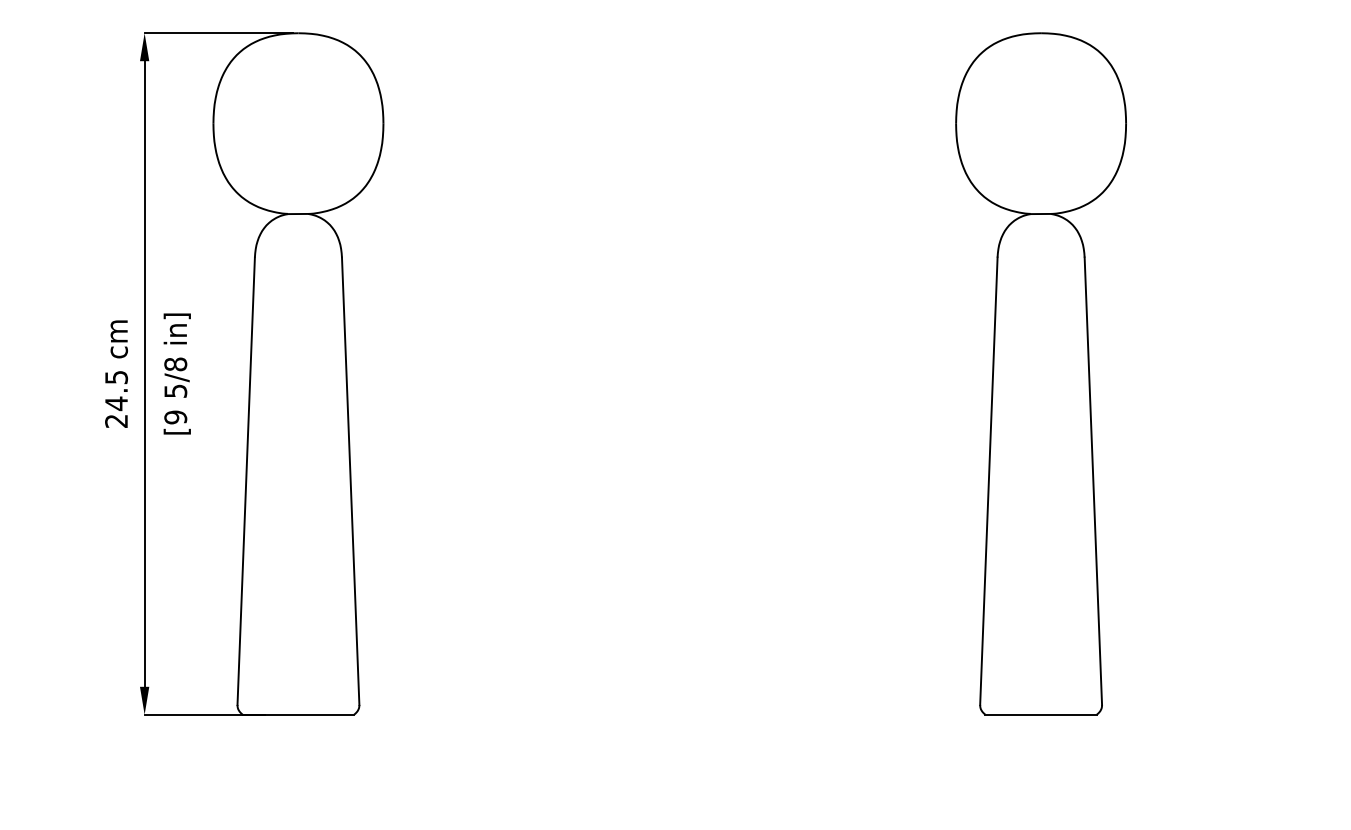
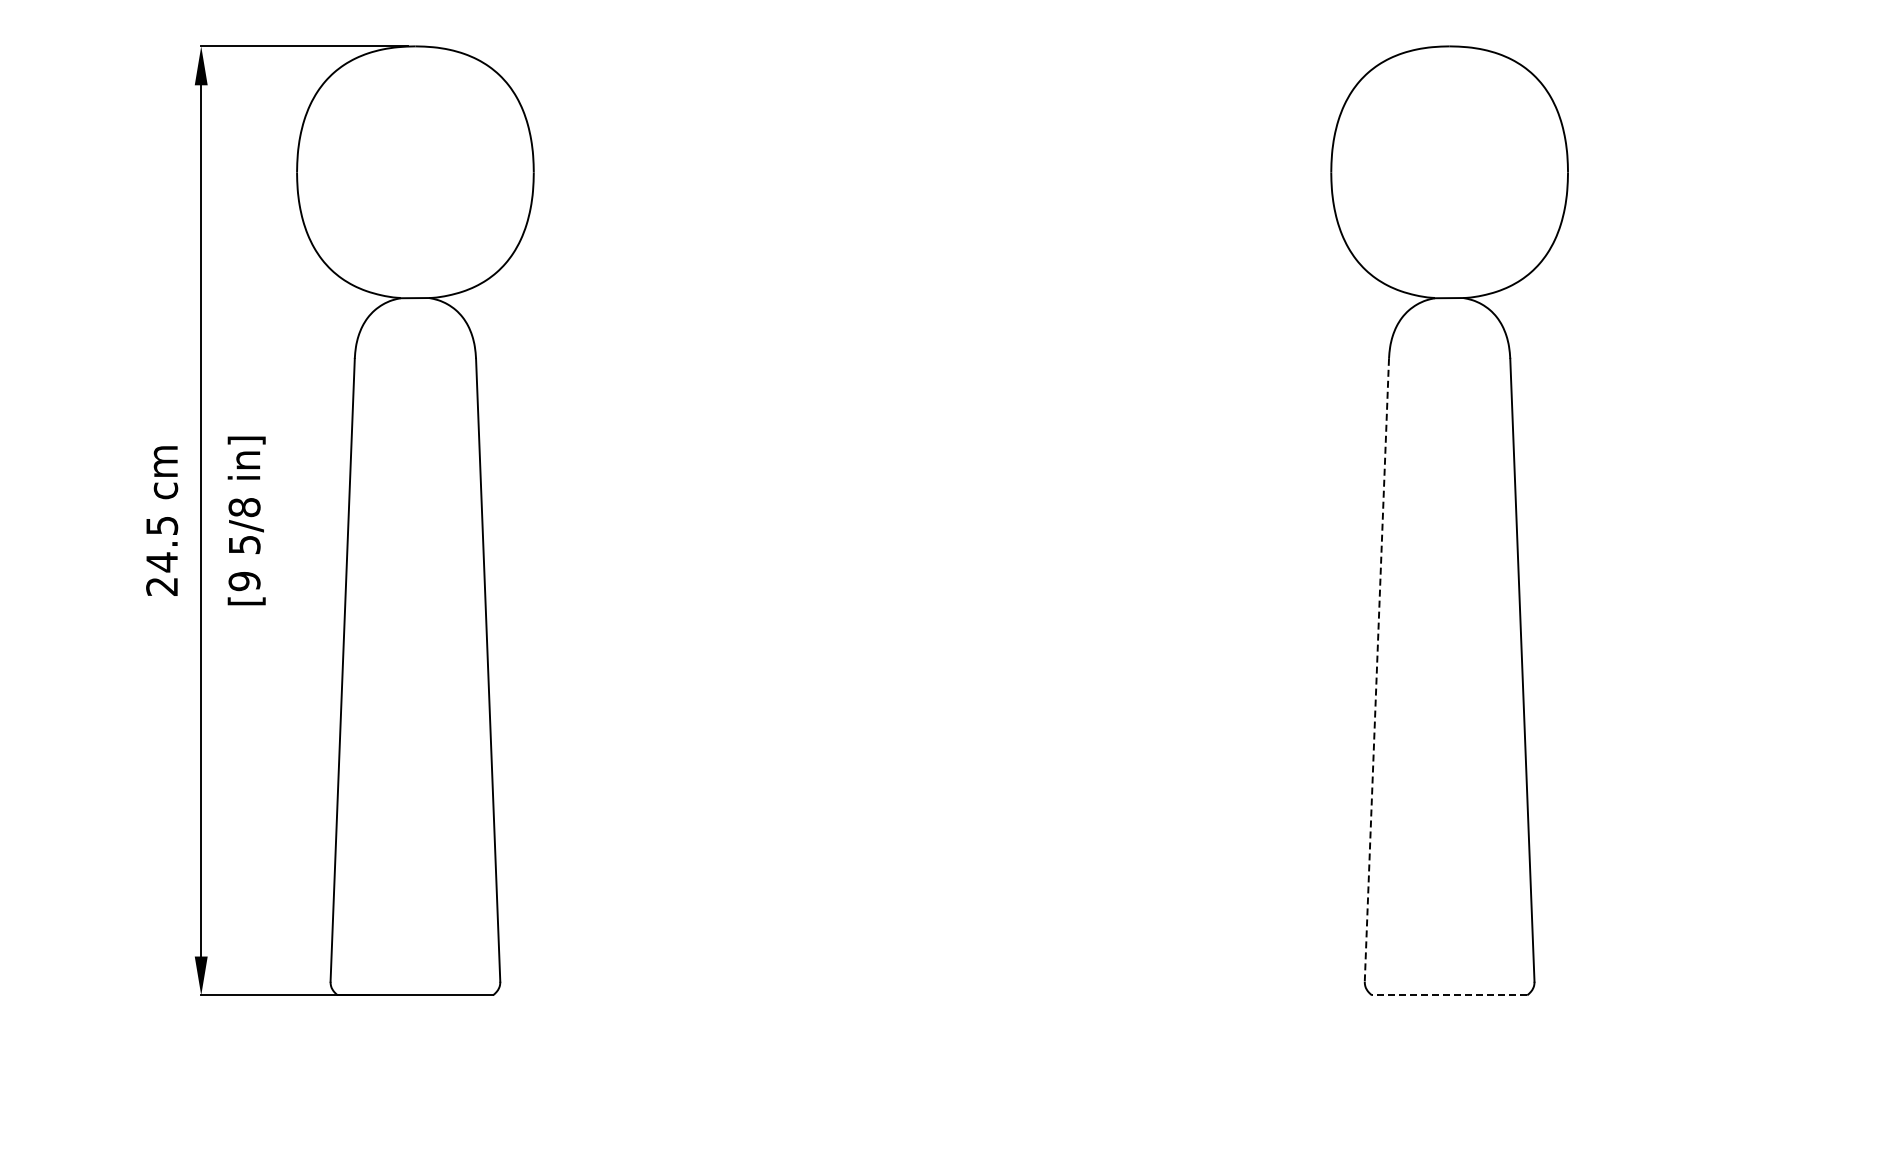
line: (988, 481) -> (1376, 670), solid -> dashed
line: (1041, 714) -> (1449, 995), solid -> dashed

